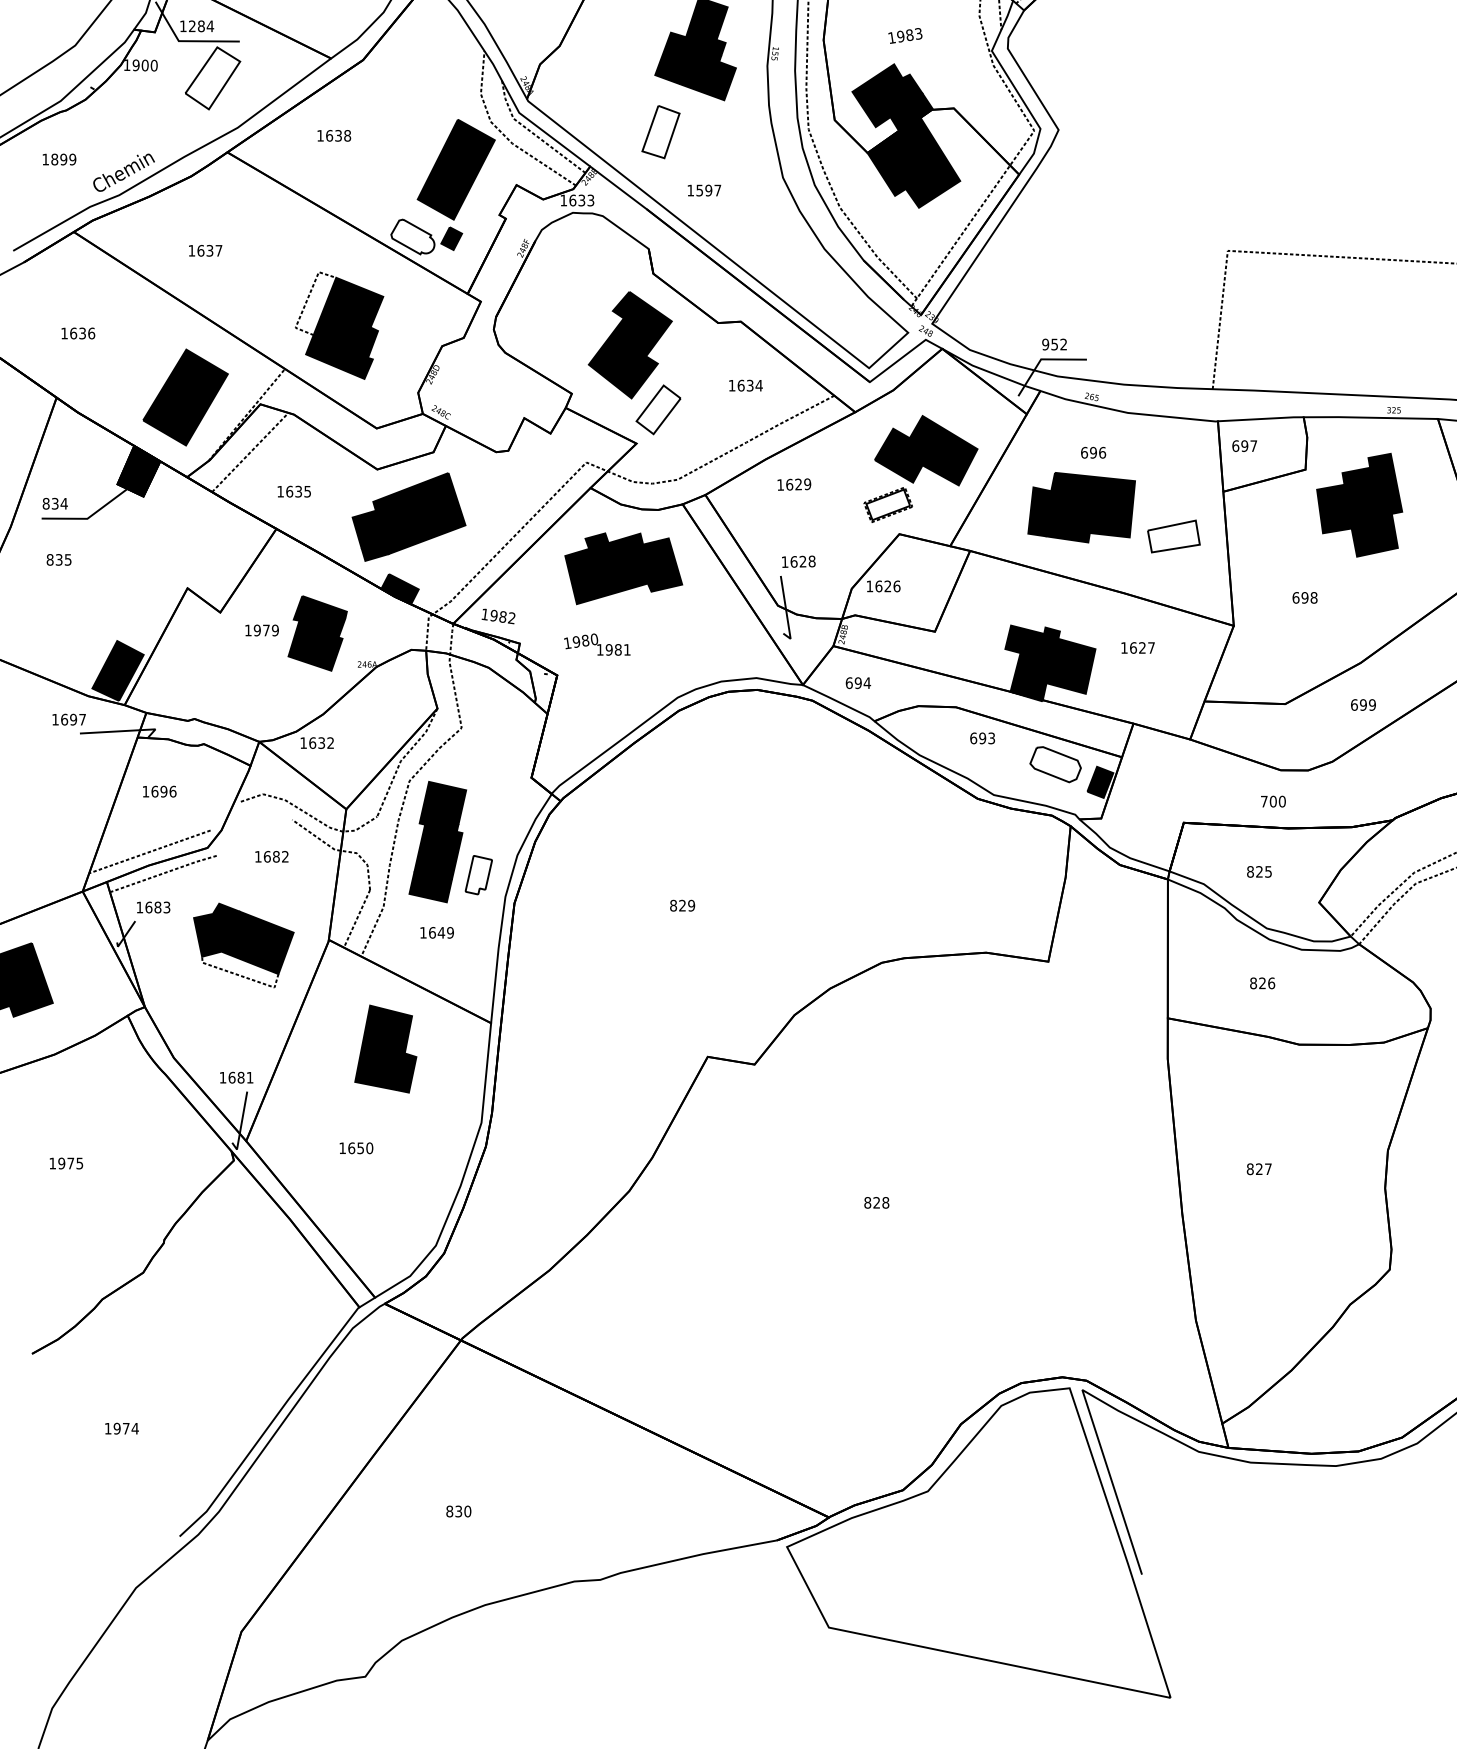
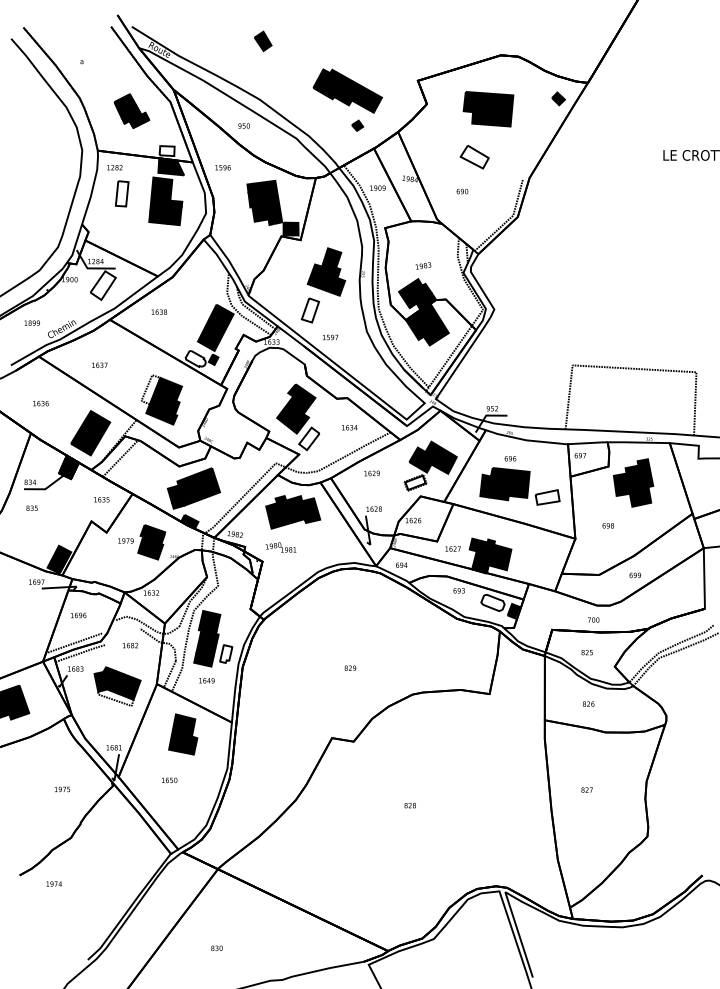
text: (293, 491) -> (101, 499), moved
text: (1136, 646) -> (452, 548), moved
text: (682, 904) -> (350, 667), moved
text: (66, 1163) -> (62, 789), moved
text: (120, 1427) -> (53, 883), moved

